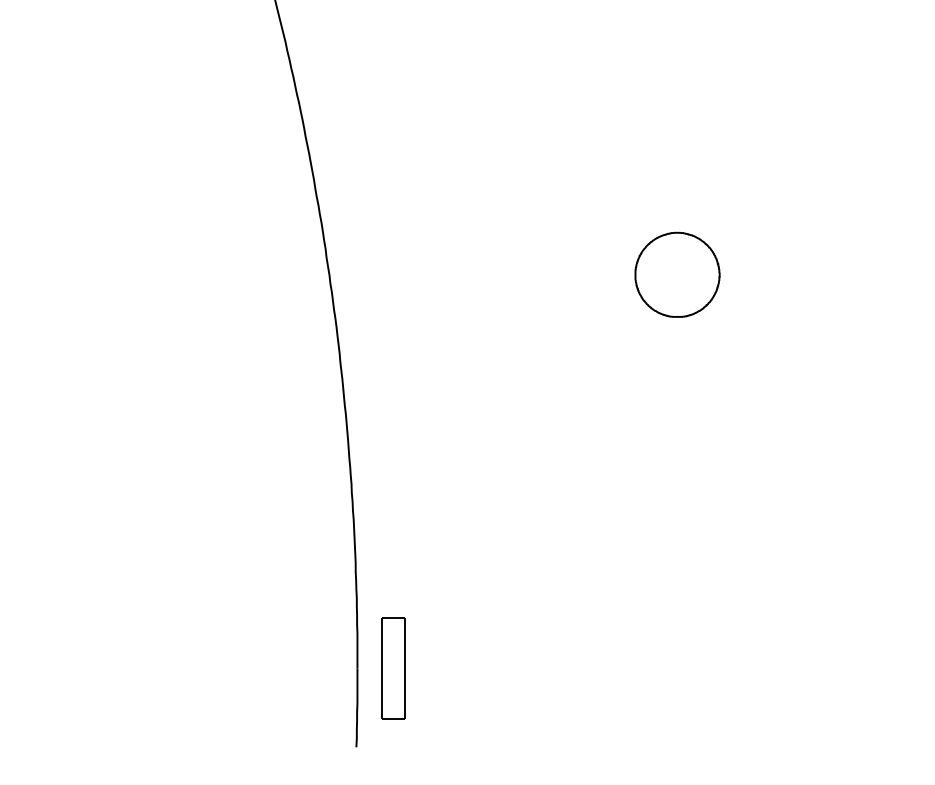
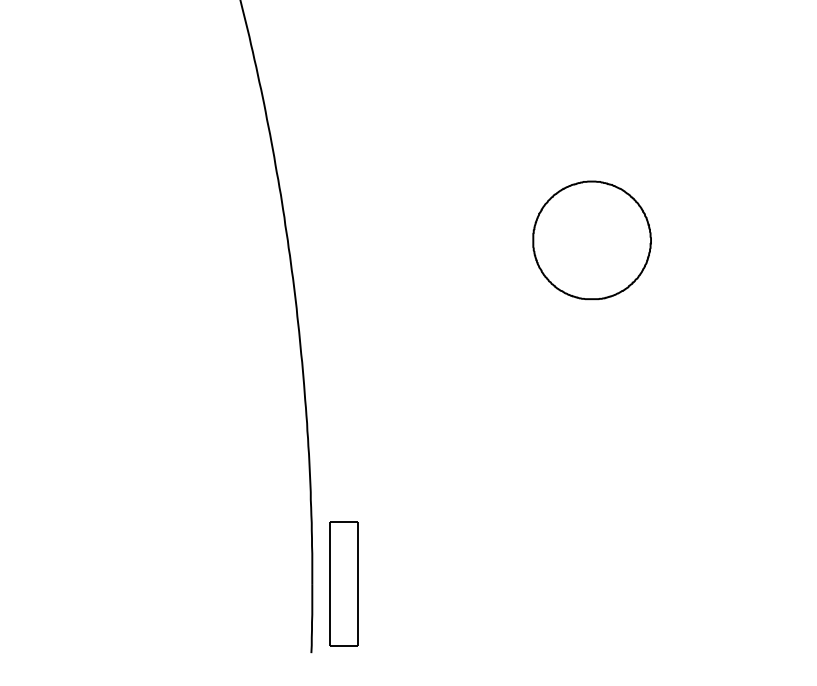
part: (677, 274) -> (592, 239), size x1.6
part: (393, 668) -> (343, 584), size x1.4

